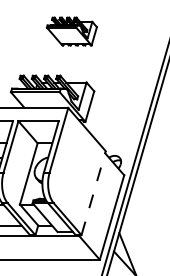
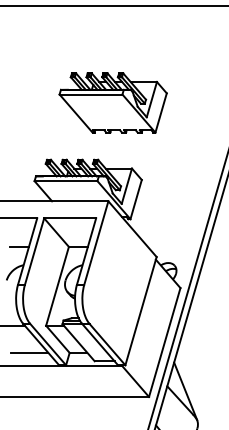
part: (71, 31) -> (112, 102), size x1.67
line: (93, 192) -> (141, 310), dashed -> solid

